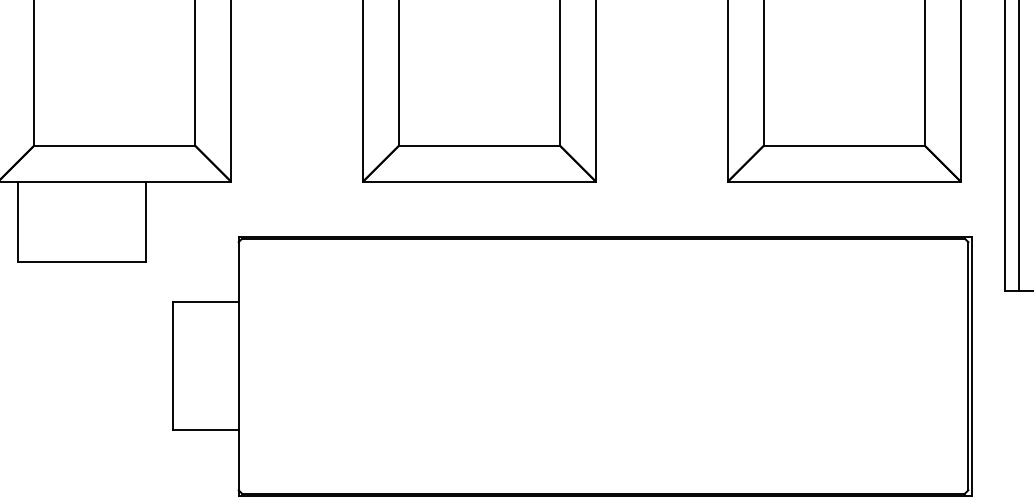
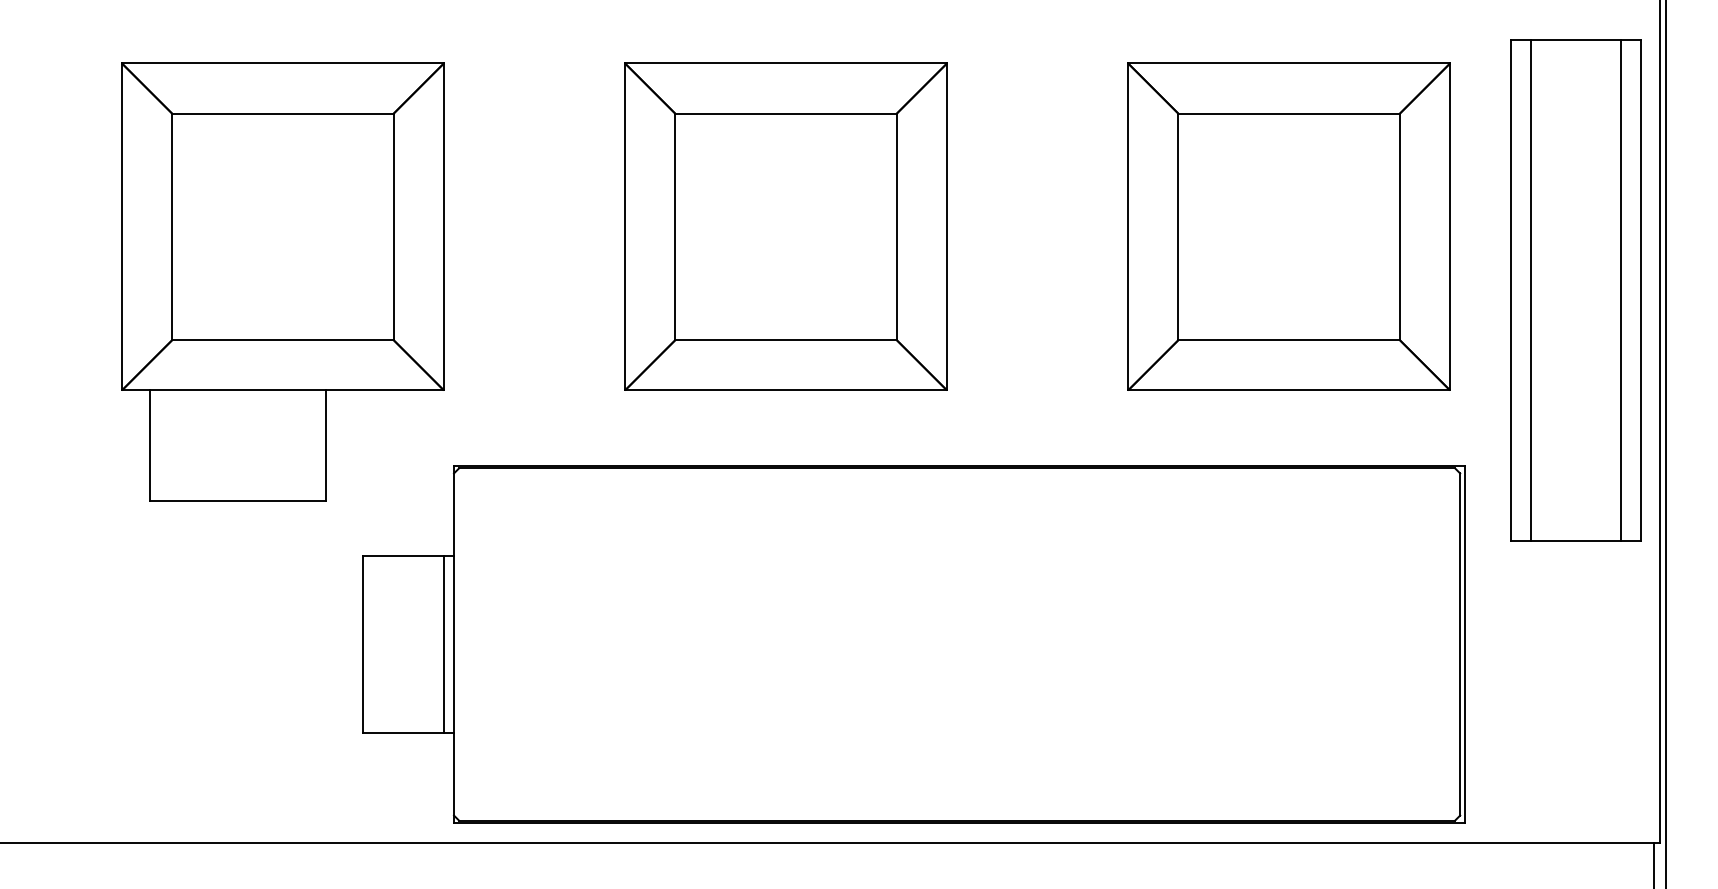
line: (231, 366) -> (443, 644), added

